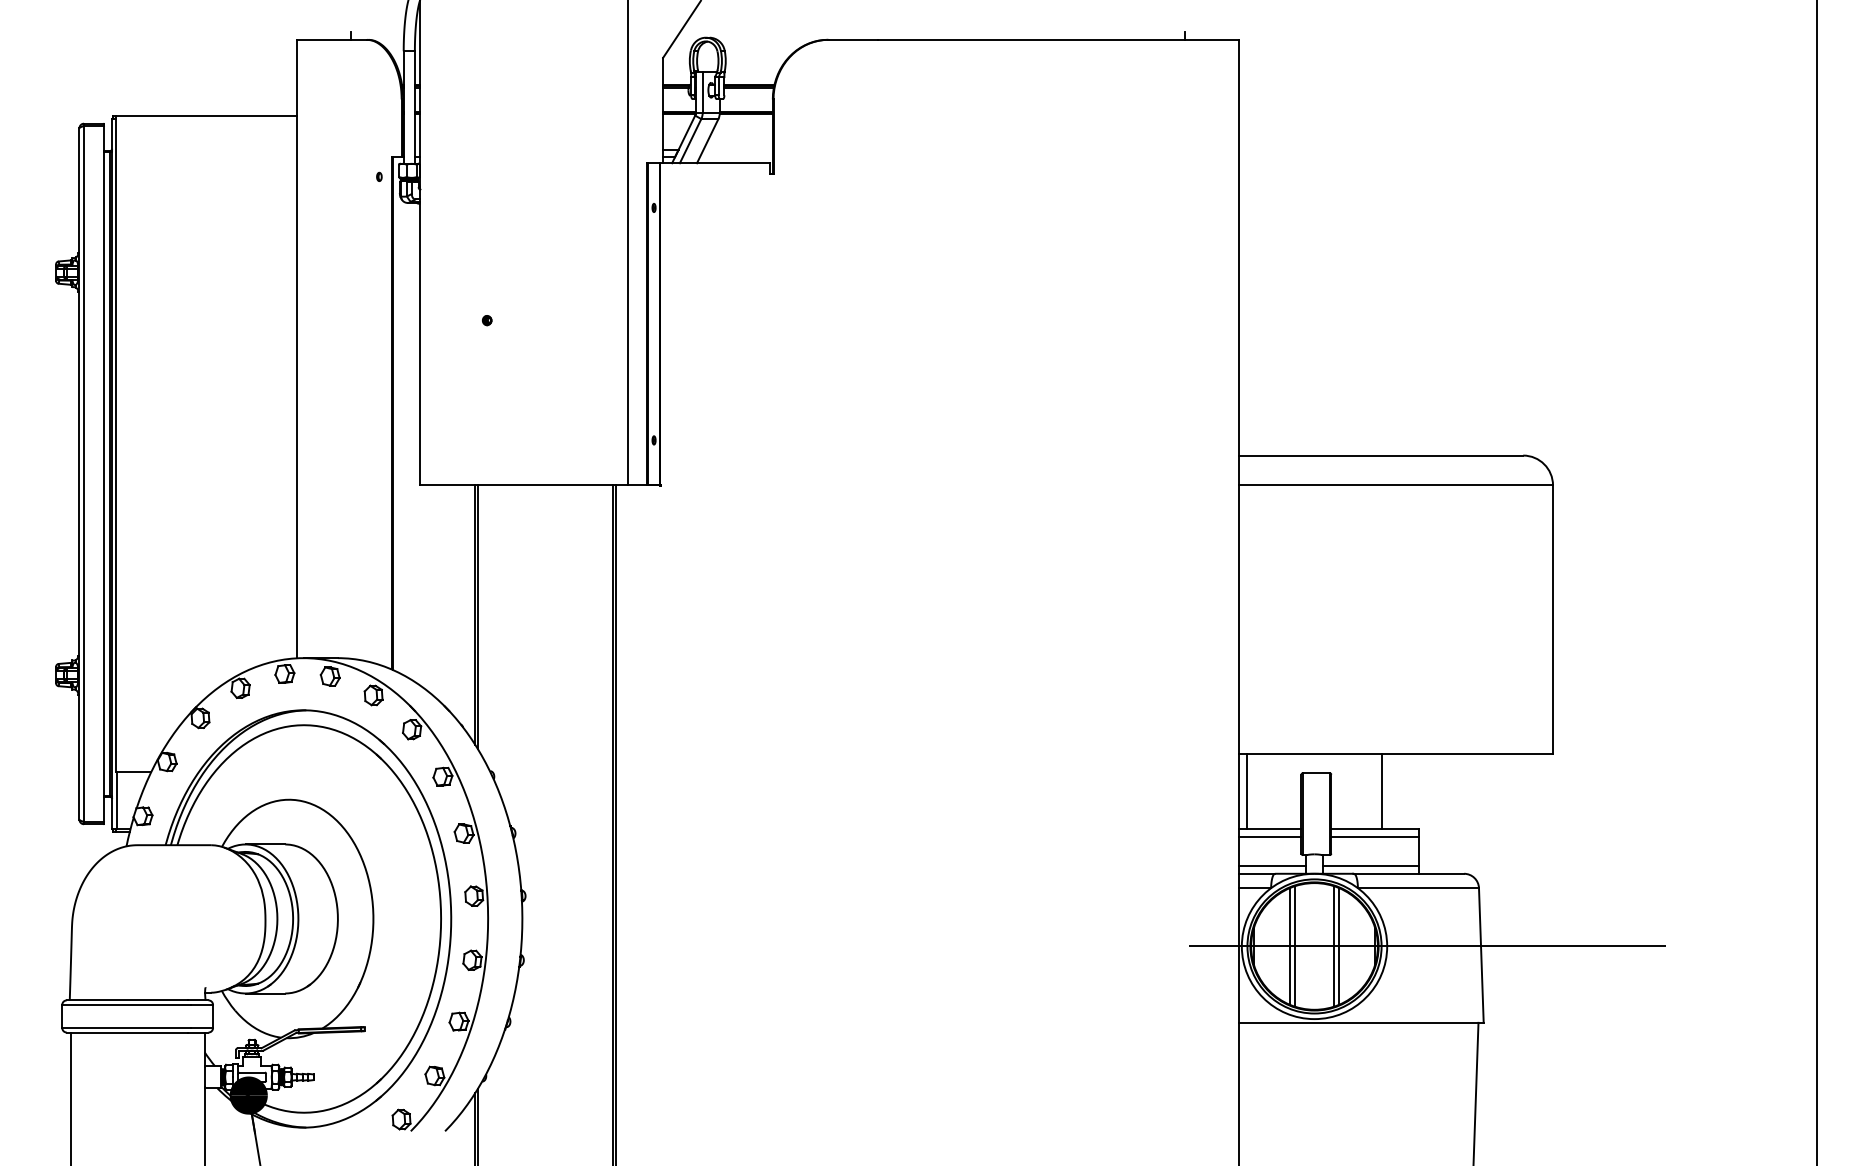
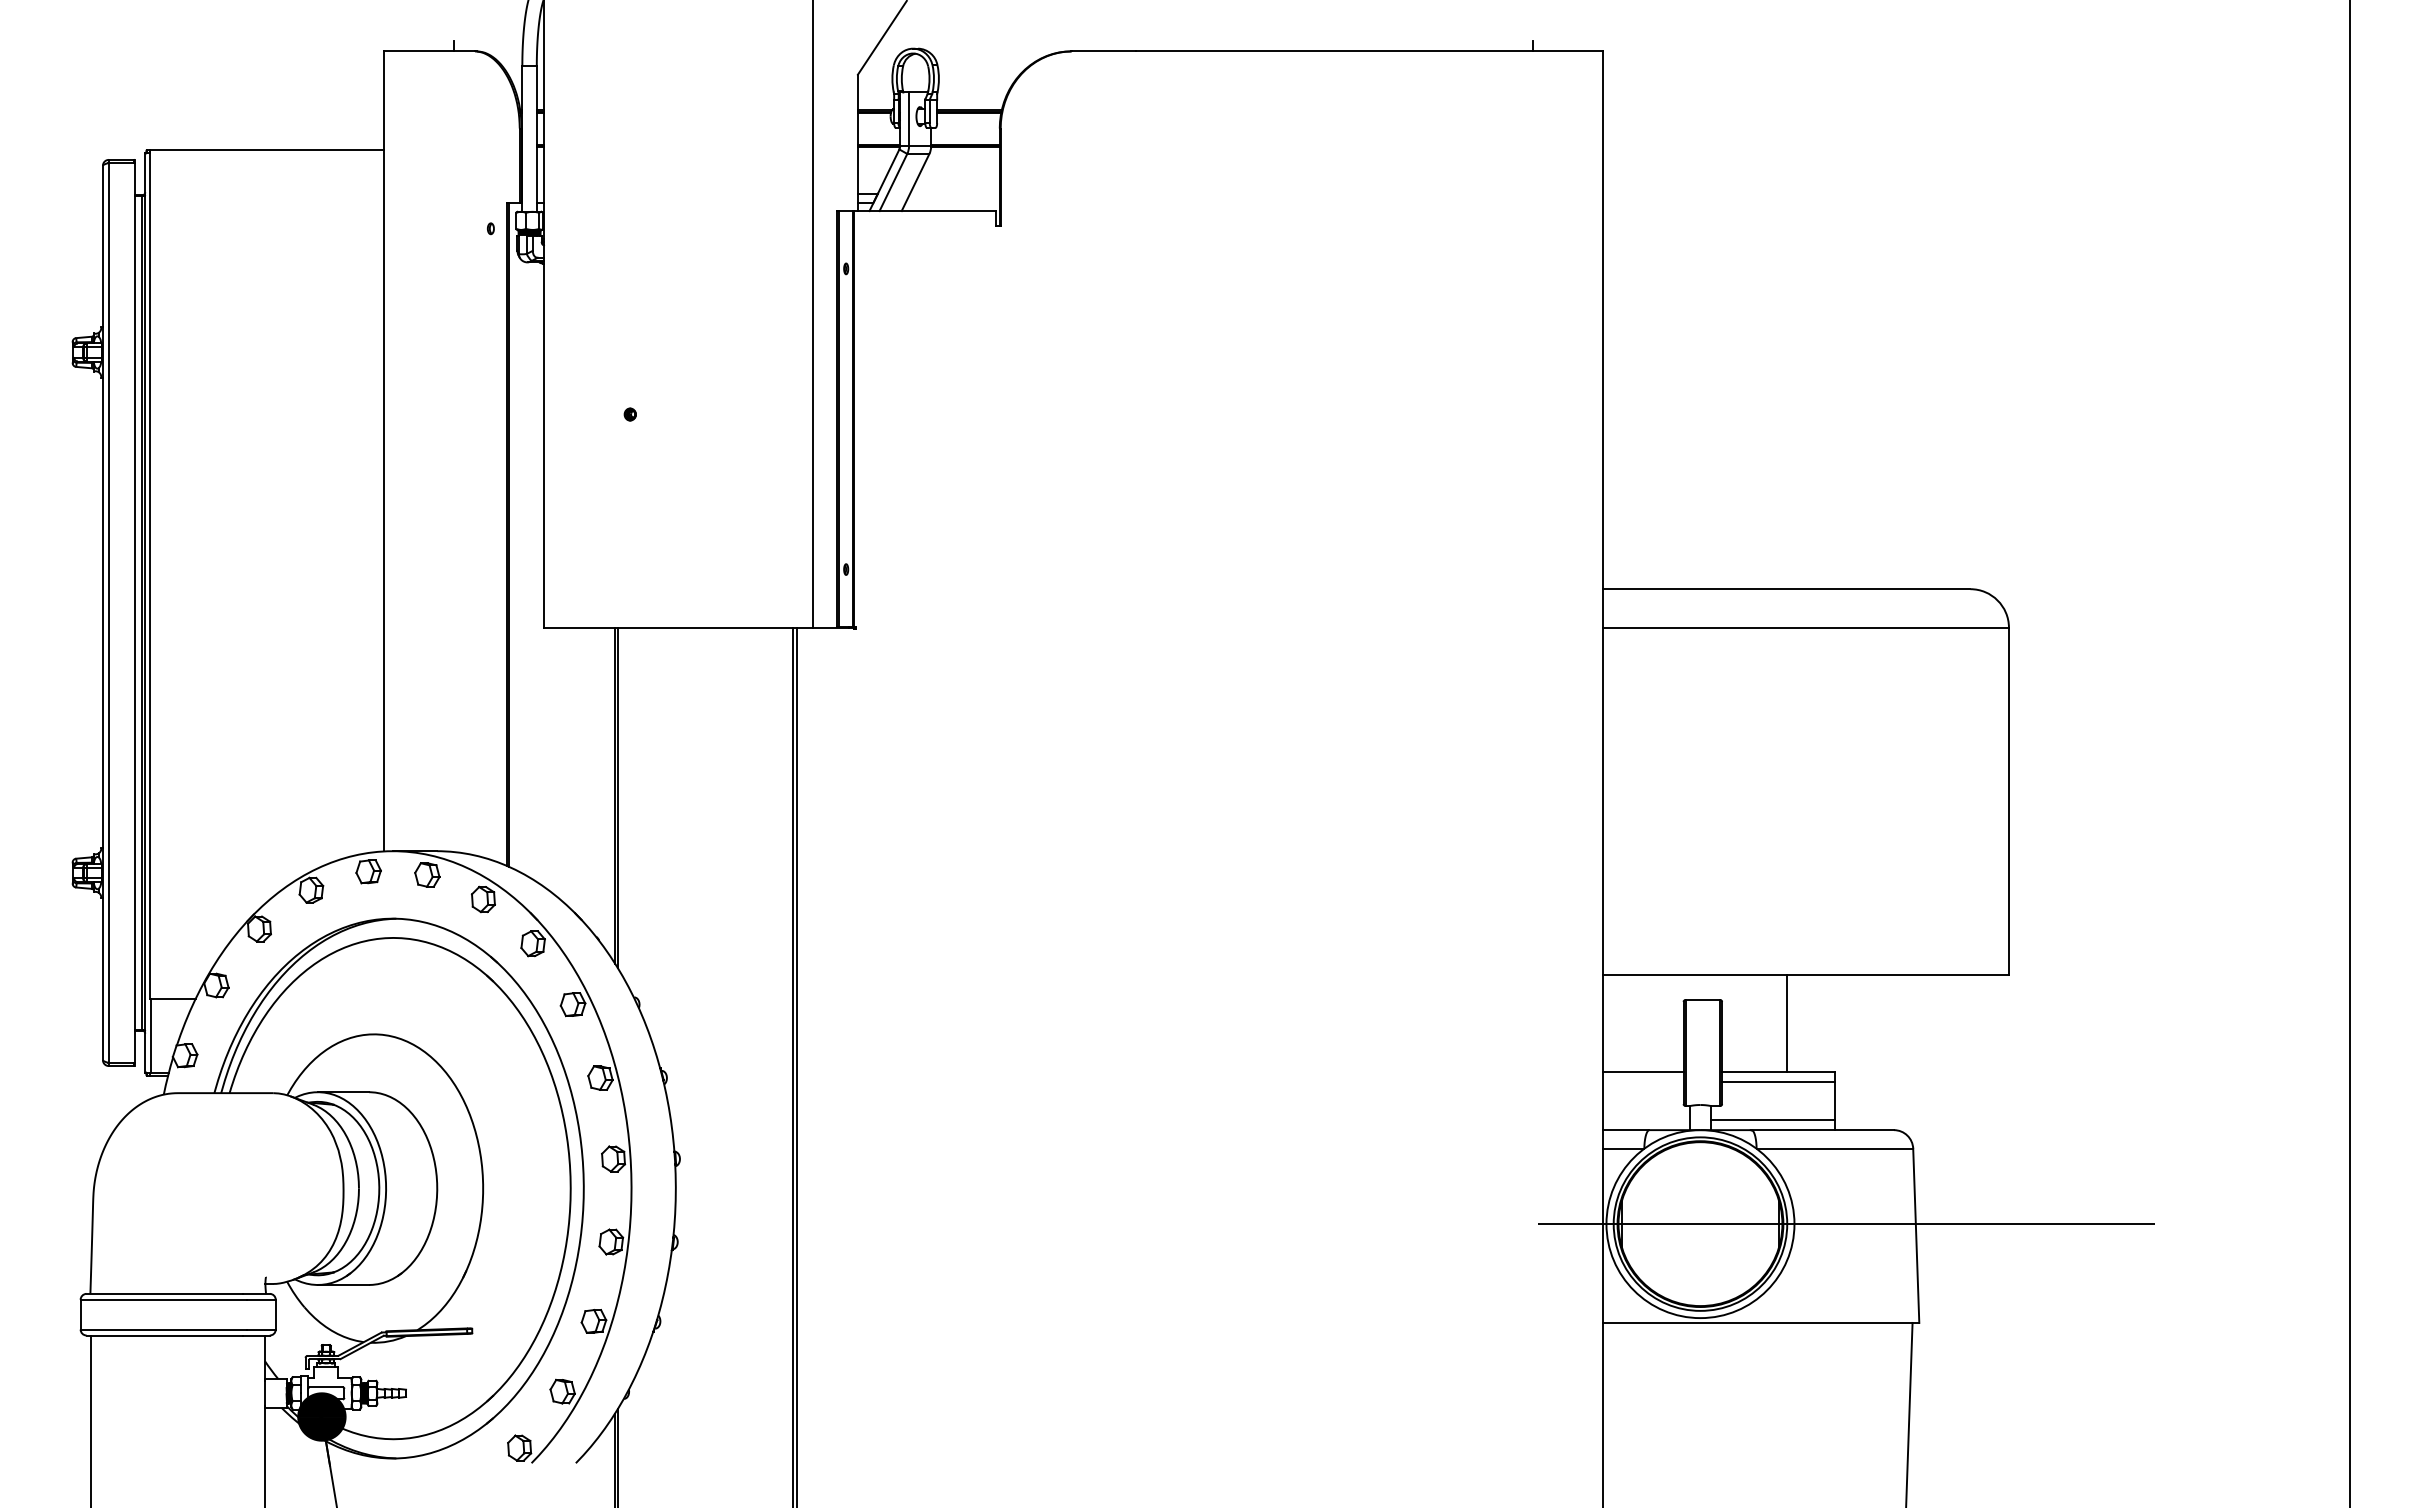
line: (1247, 791) -> (1613, 1023), removed
line: (1270, 836) -> (1643, 1081), removed
line: (1272, 866) -> (1646, 1120), removed
line: (1289, 945) -> (1668, 1223), removed
line: (1339, 945) -> (1732, 1223), removed
line: (1295, 946) -> (1675, 1224), removed
line: (1333, 946) -> (1725, 1224), removed

